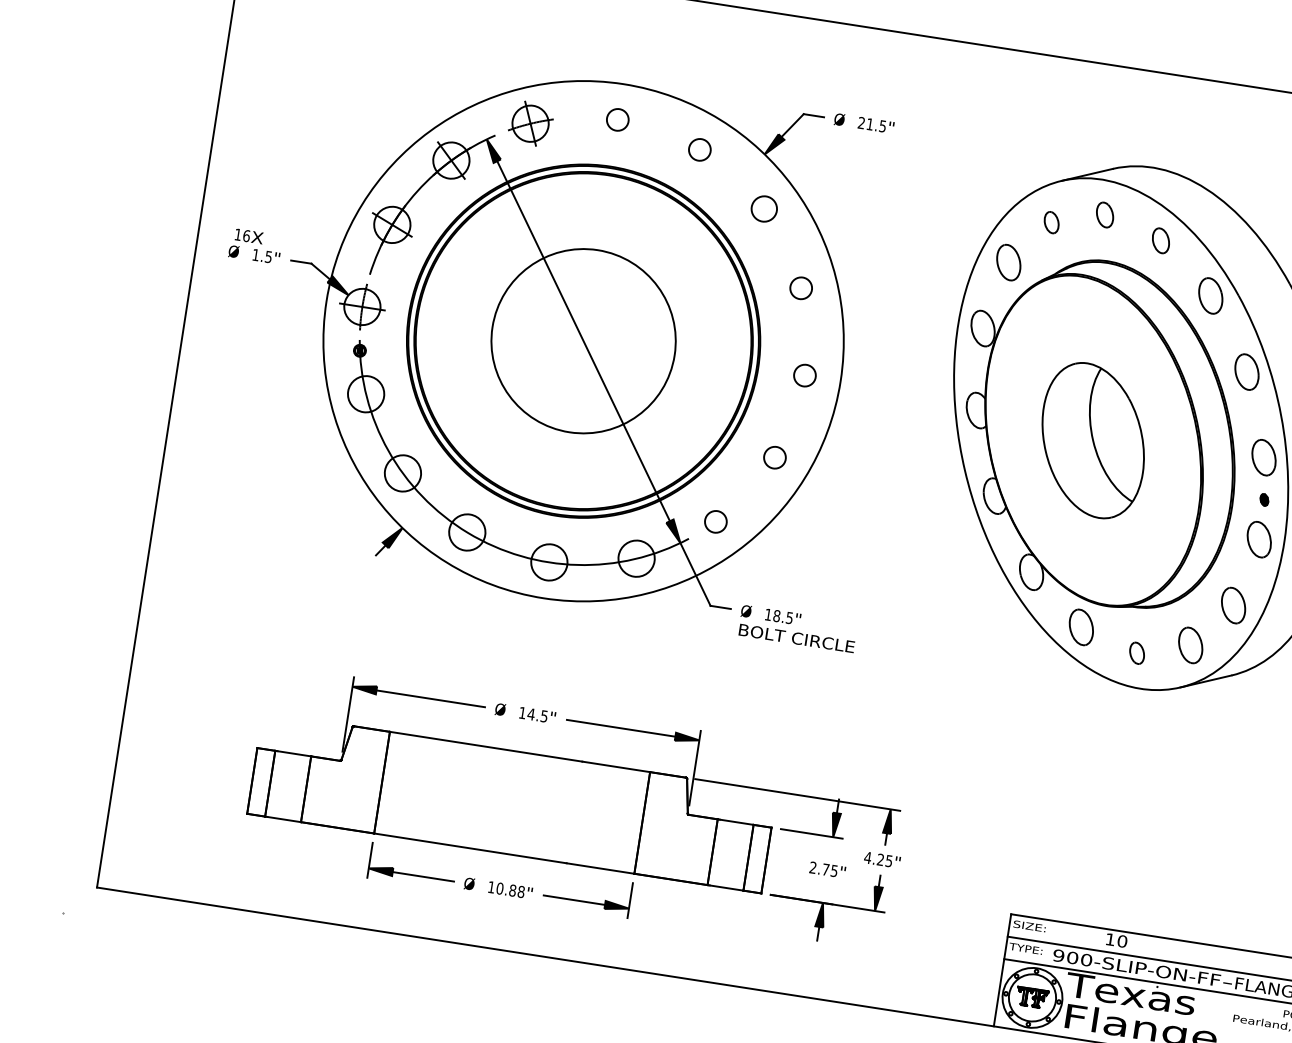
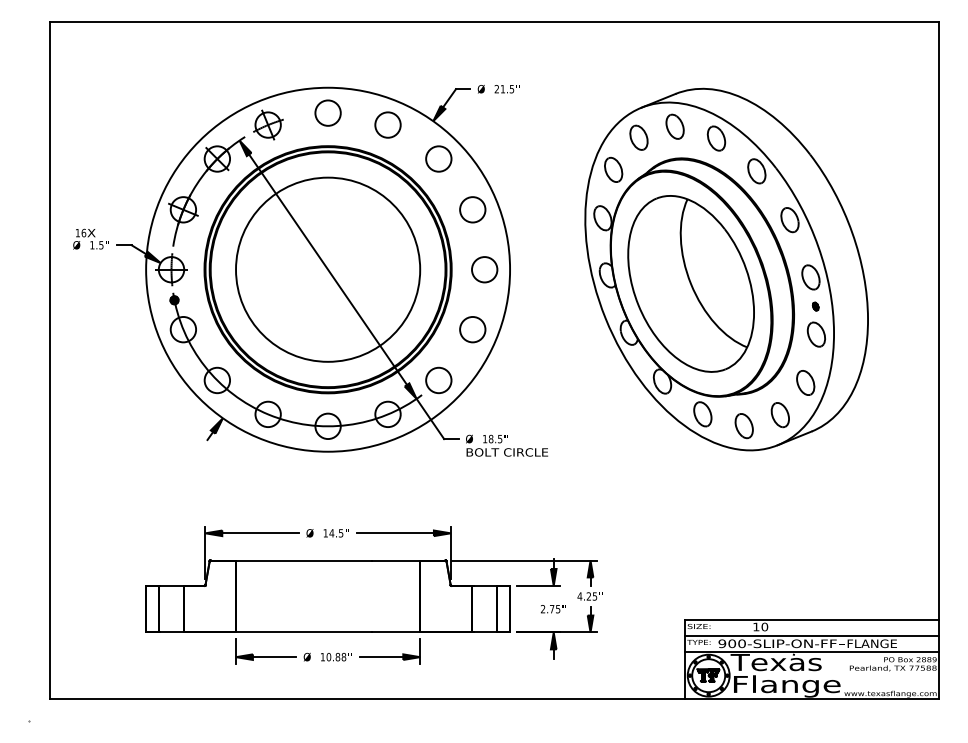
circle: (617, 118) -> (327, 112), size x1.67
circle: (699, 149) -> (387, 124), size x1.67
circle: (763, 208) -> (438, 158), size x1.43
part: (1104, 214) -> (674, 126), size x1.43
part: (1051, 222) -> (638, 137), size x1.67
part: (1160, 240) -> (716, 138), size x1.43
circle: (800, 287) -> (472, 209), size x1.67
circle: (584, 340) -> (328, 269), size x1.43
circle: (804, 375) -> (484, 269), size x1.67
part: (1092, 439) -> (690, 283), size x1.67
circle: (774, 457) -> (472, 329), size x1.67
circle: (715, 521) -> (438, 380), size x1.67
part: (1136, 653) -> (743, 426), size x1.67

